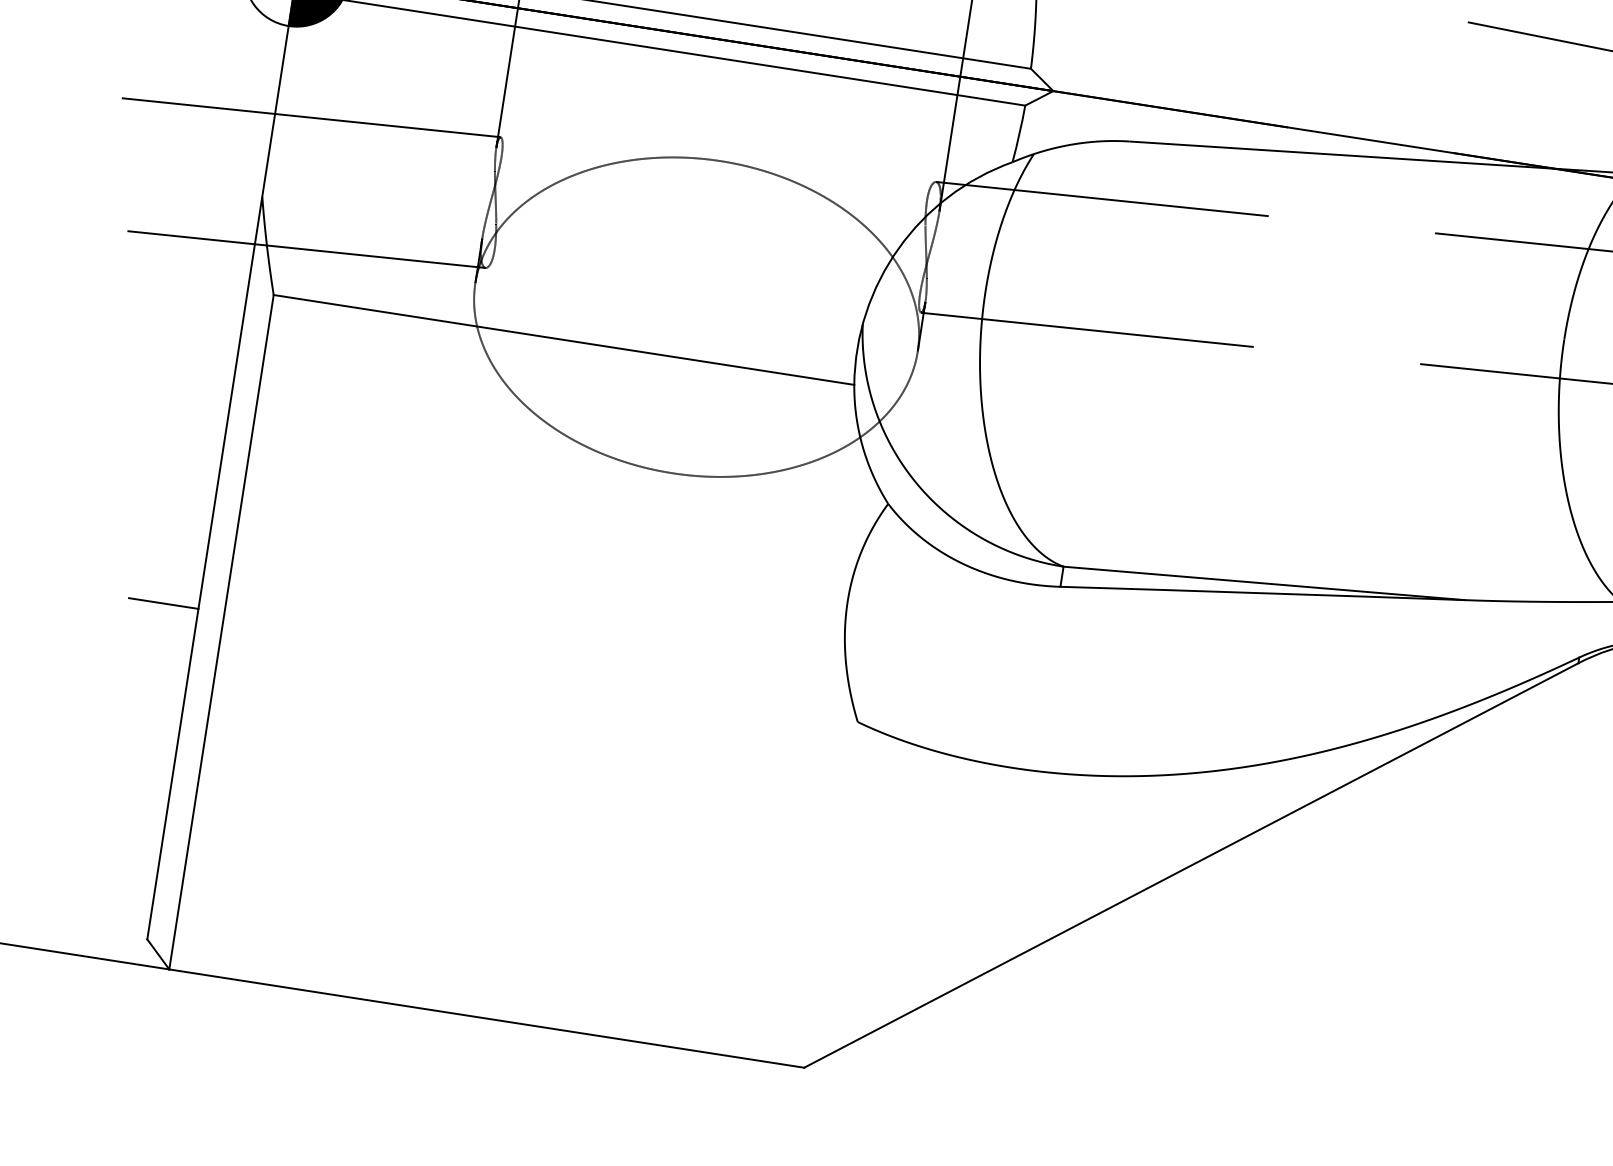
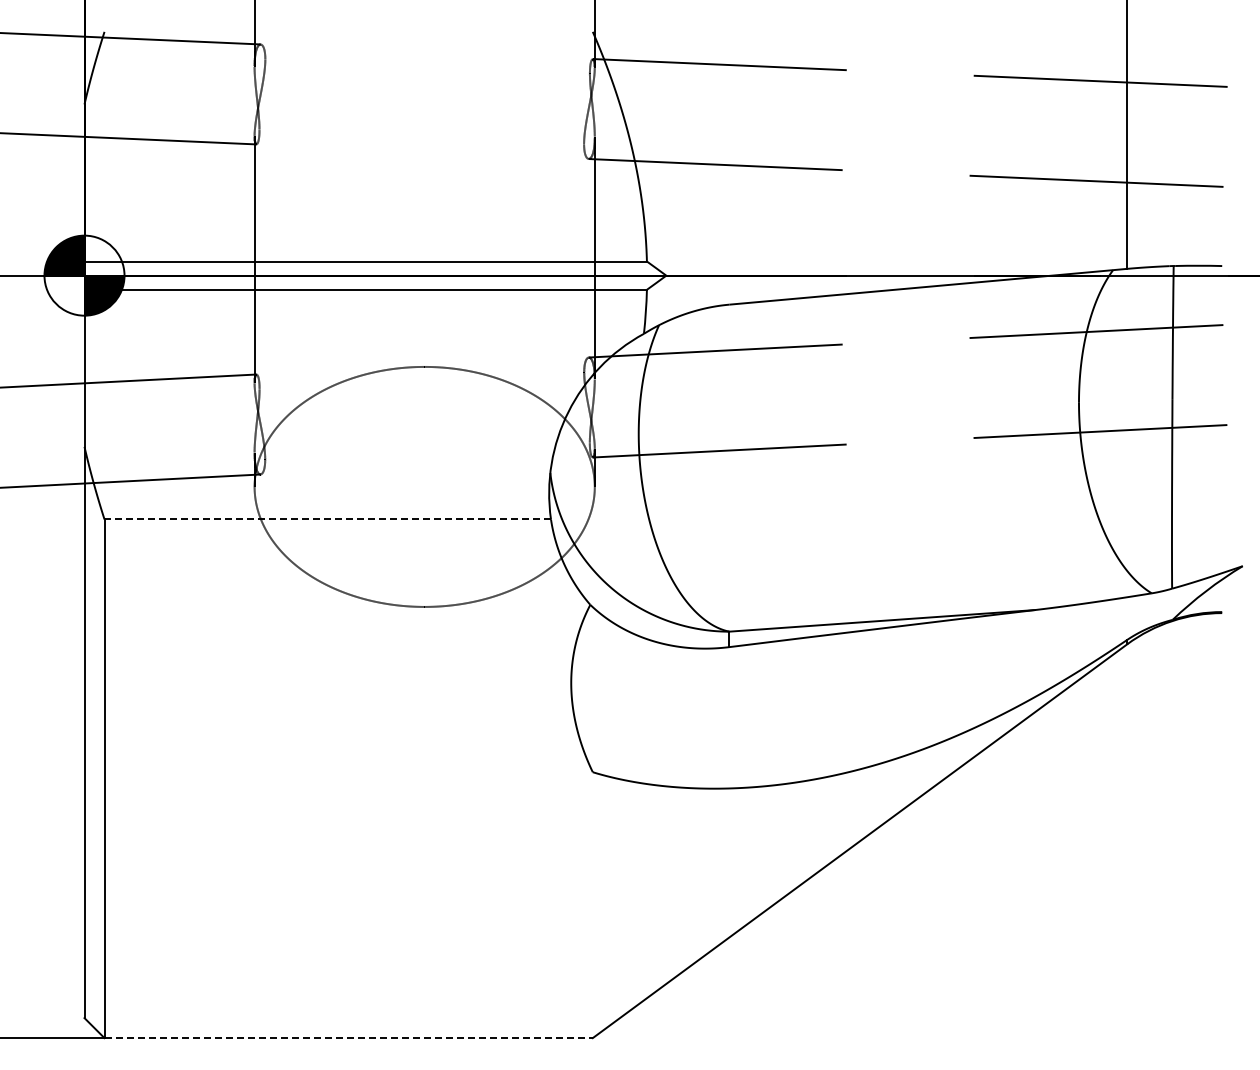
line: (563, 339) -> (327, 519), solid -> dashed
line: (163, 602) -> (57, 763), removed
line: (487, 1019) -> (349, 1038), solid -> dashed

